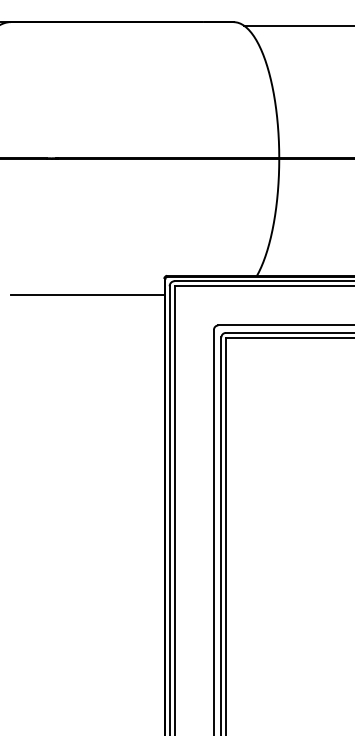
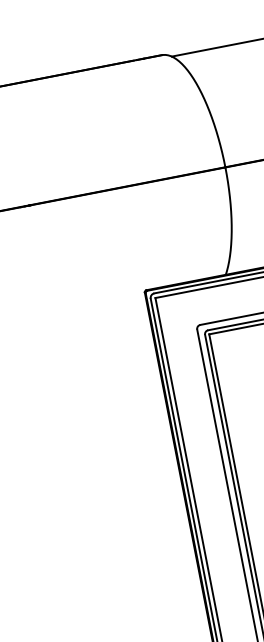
line: (87, 294) -> (79, 320), removed

